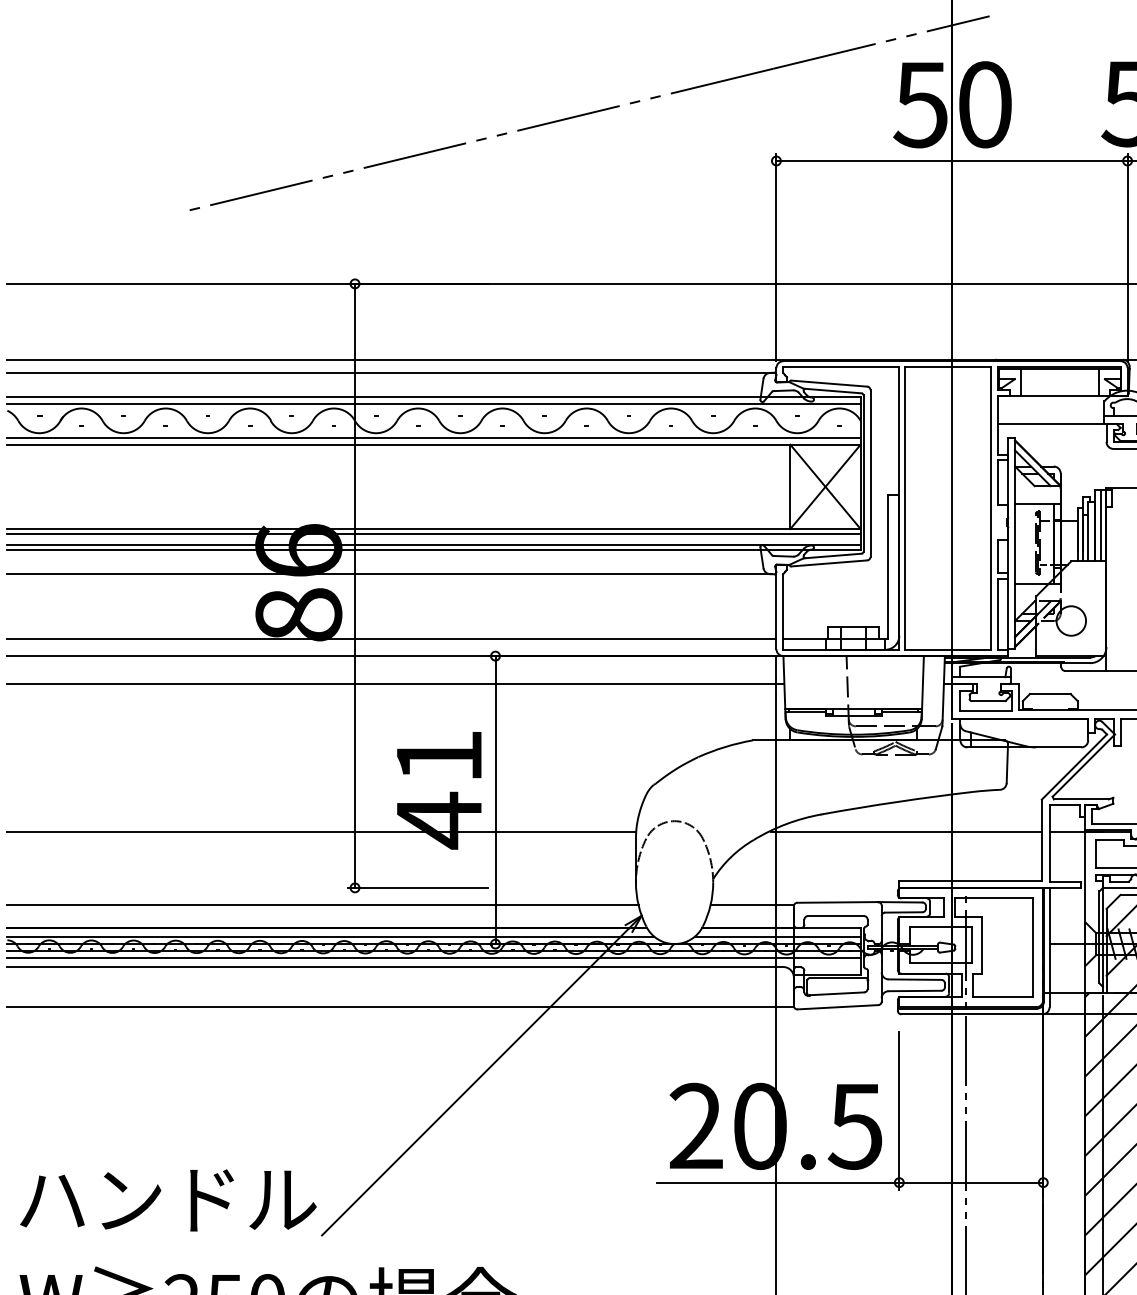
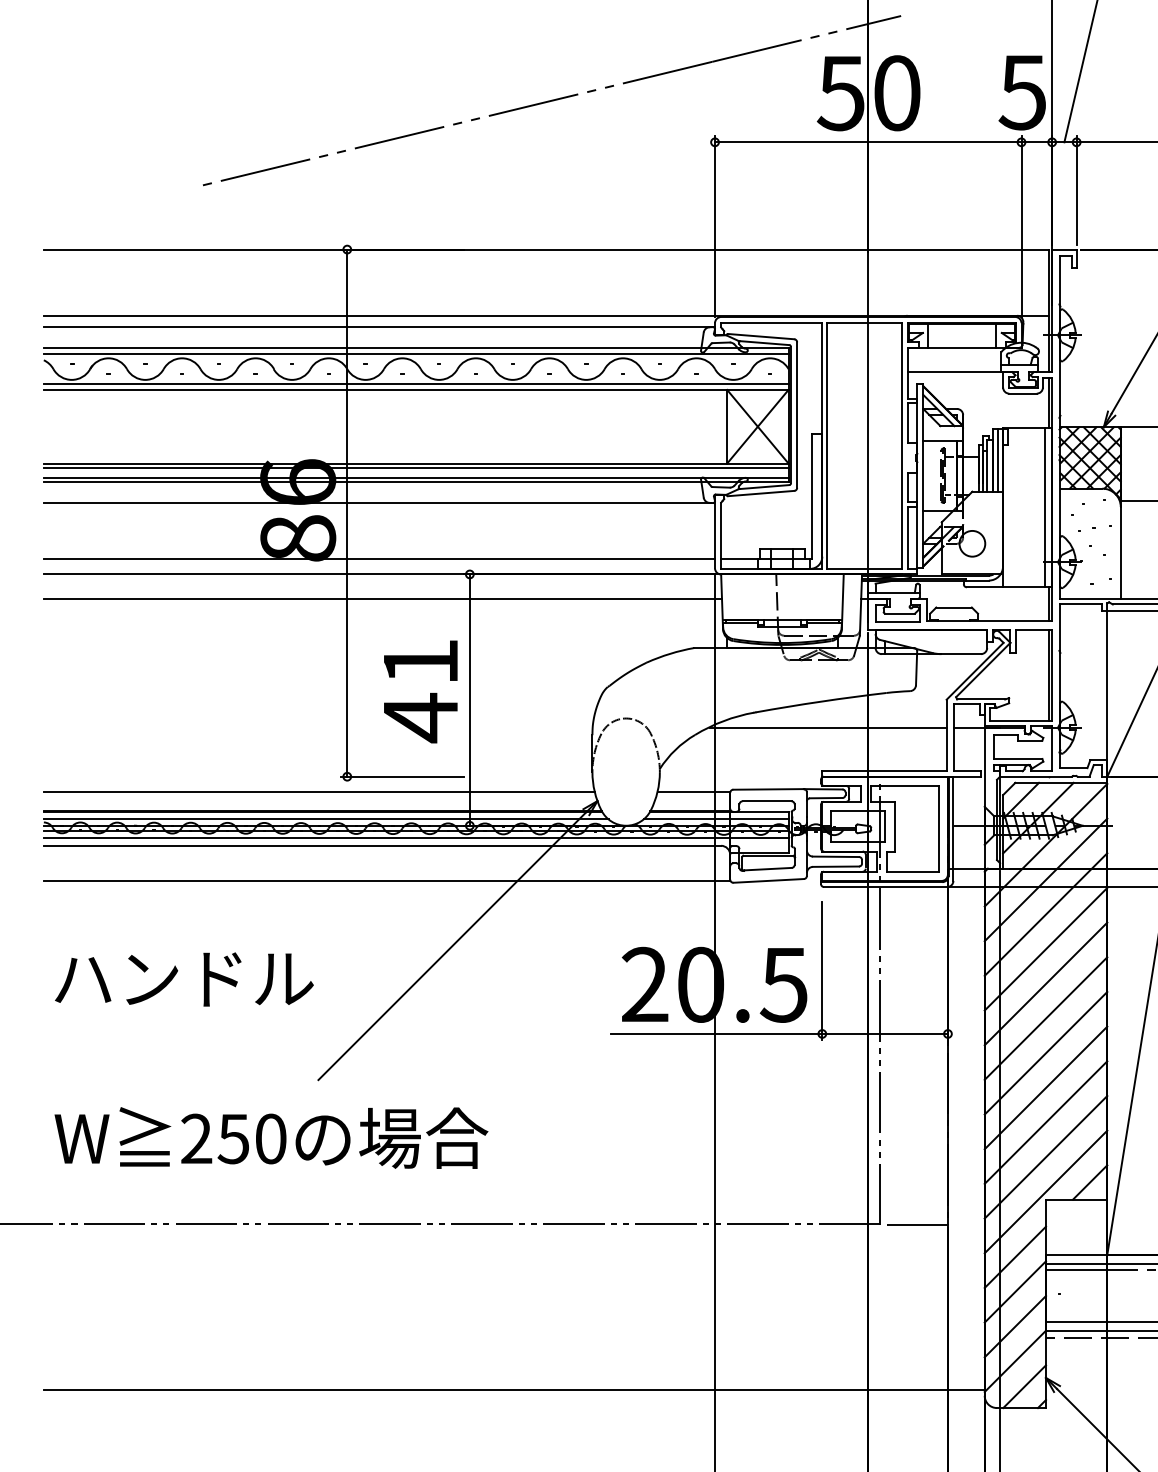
line: (320, 831) -> (317, 727), removed
text: (168, 1200) -> (184, 979), moved

